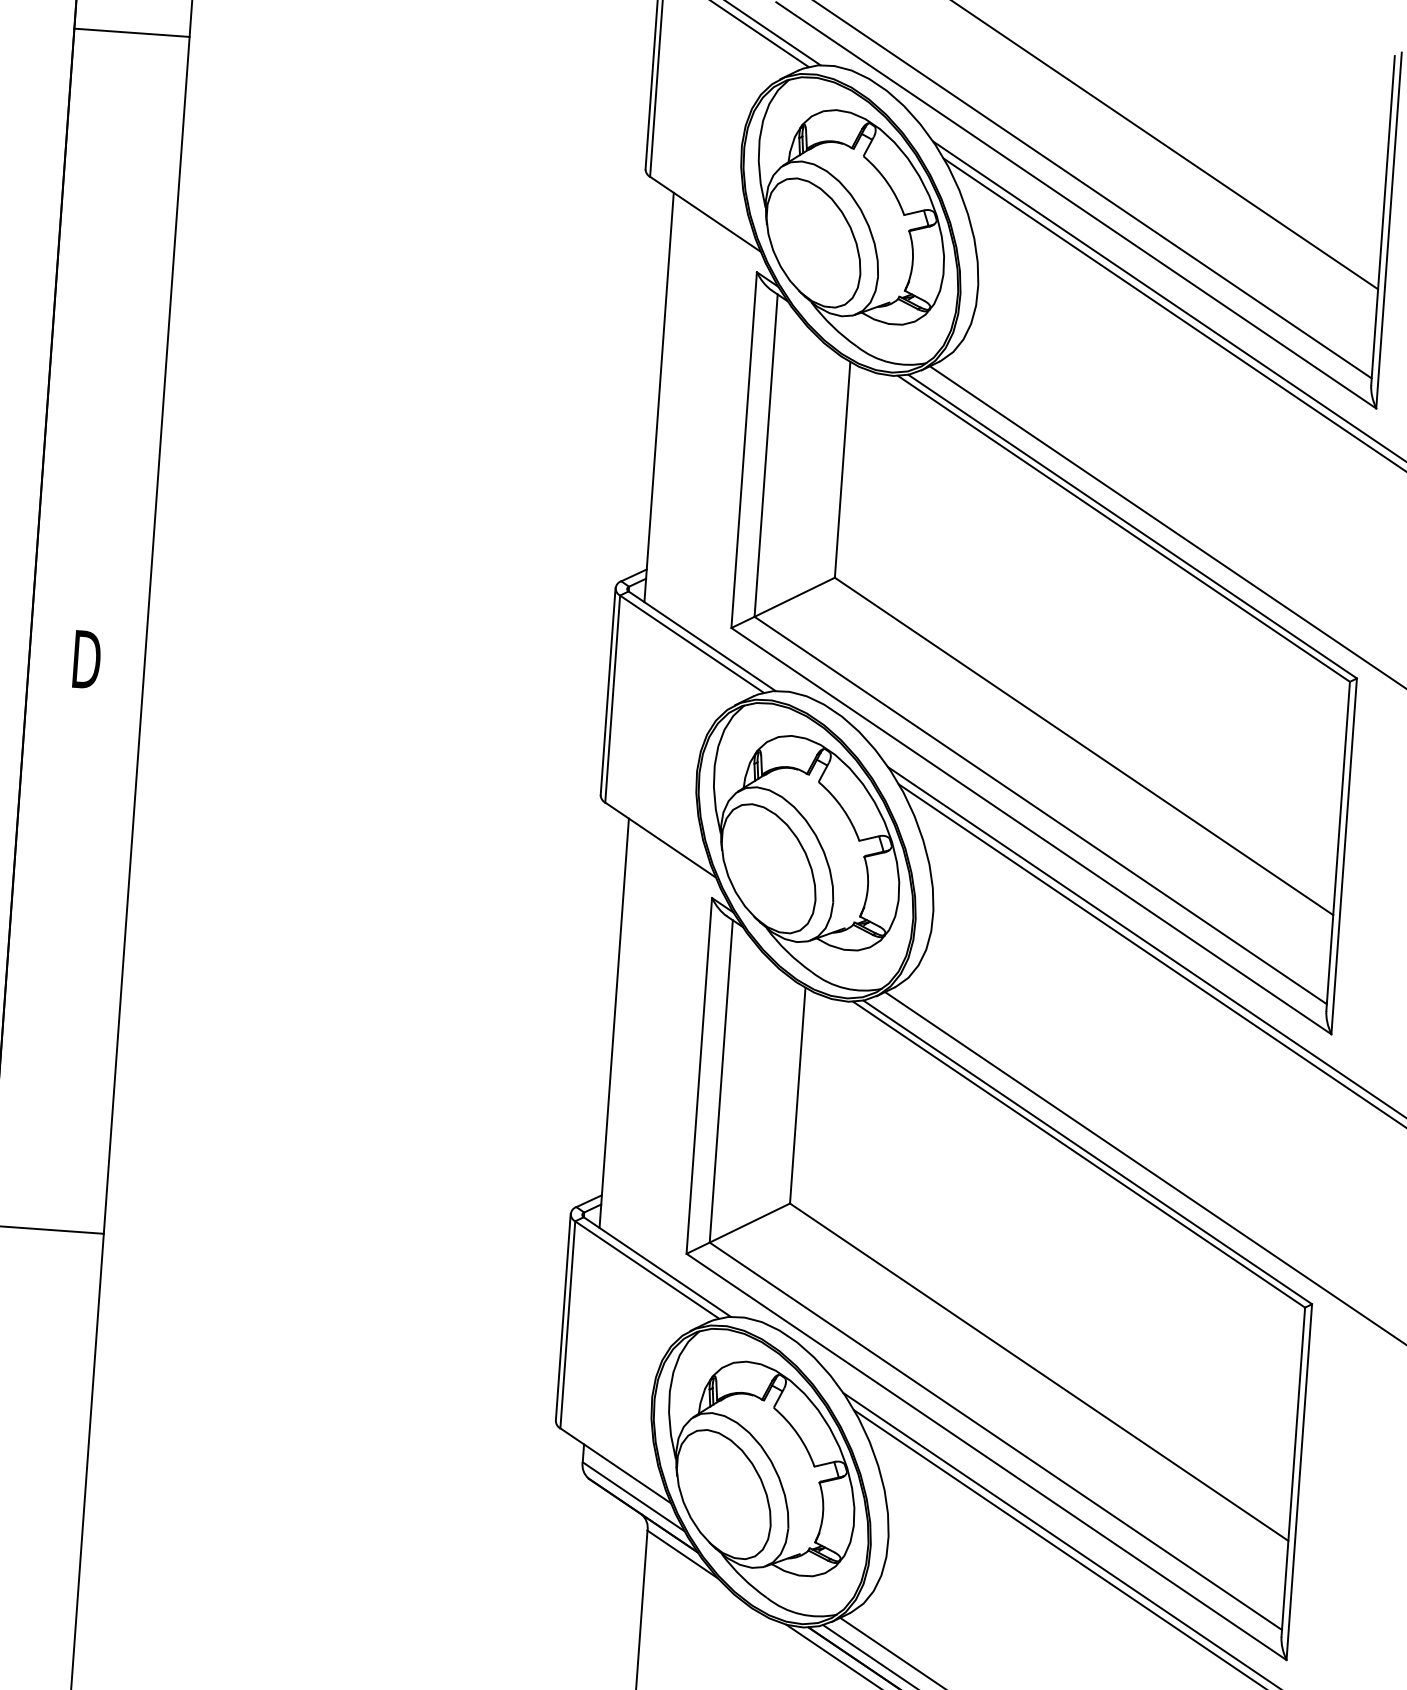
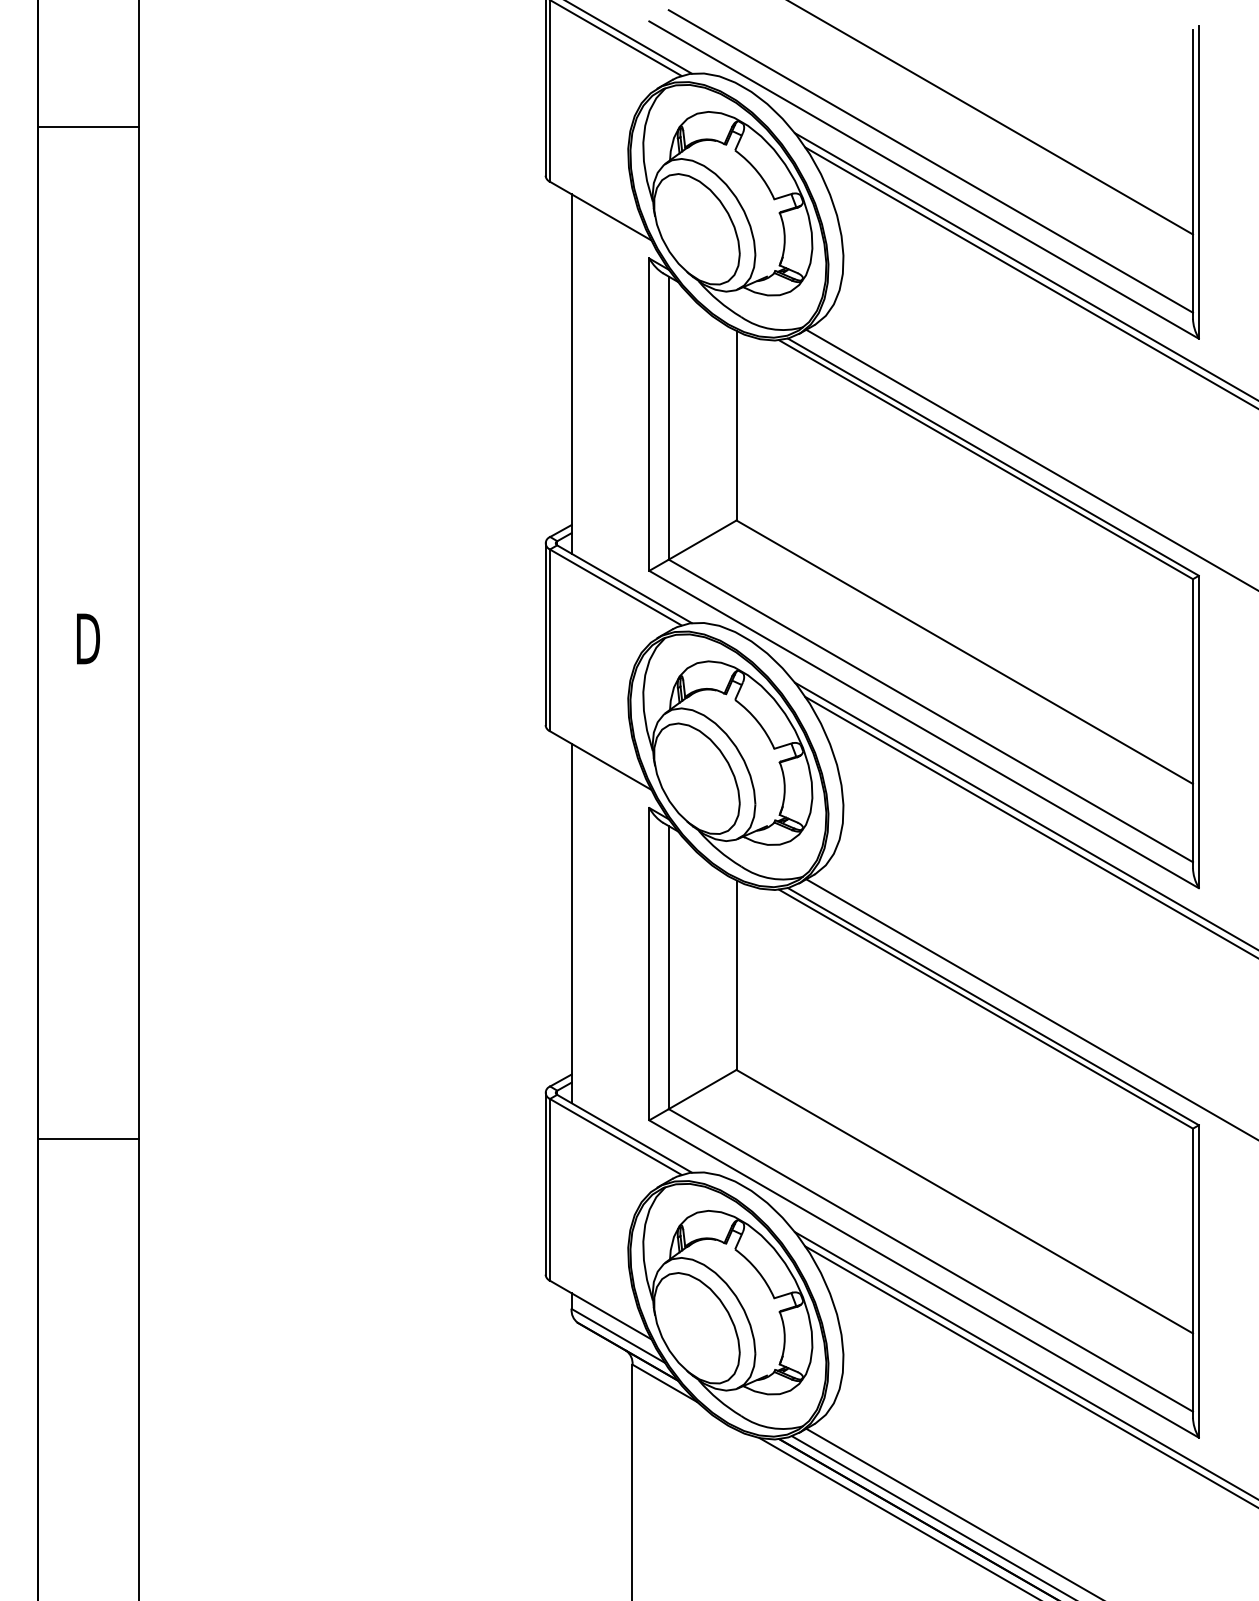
line: (130, 32) -> (87, 127), moved

